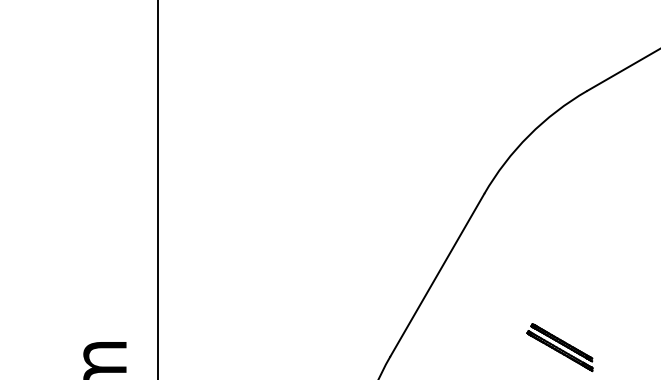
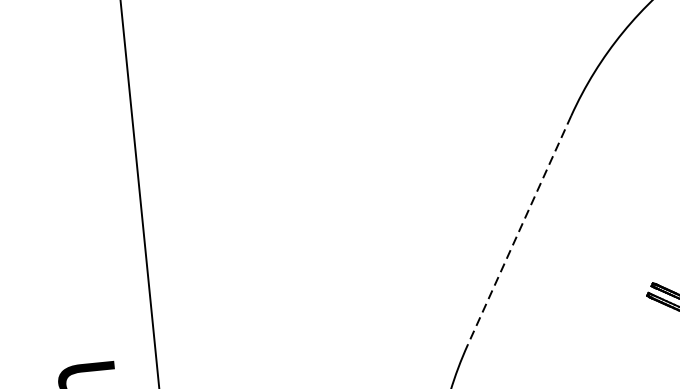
line: (437, 275) -> (519, 230), solid -> dashed

